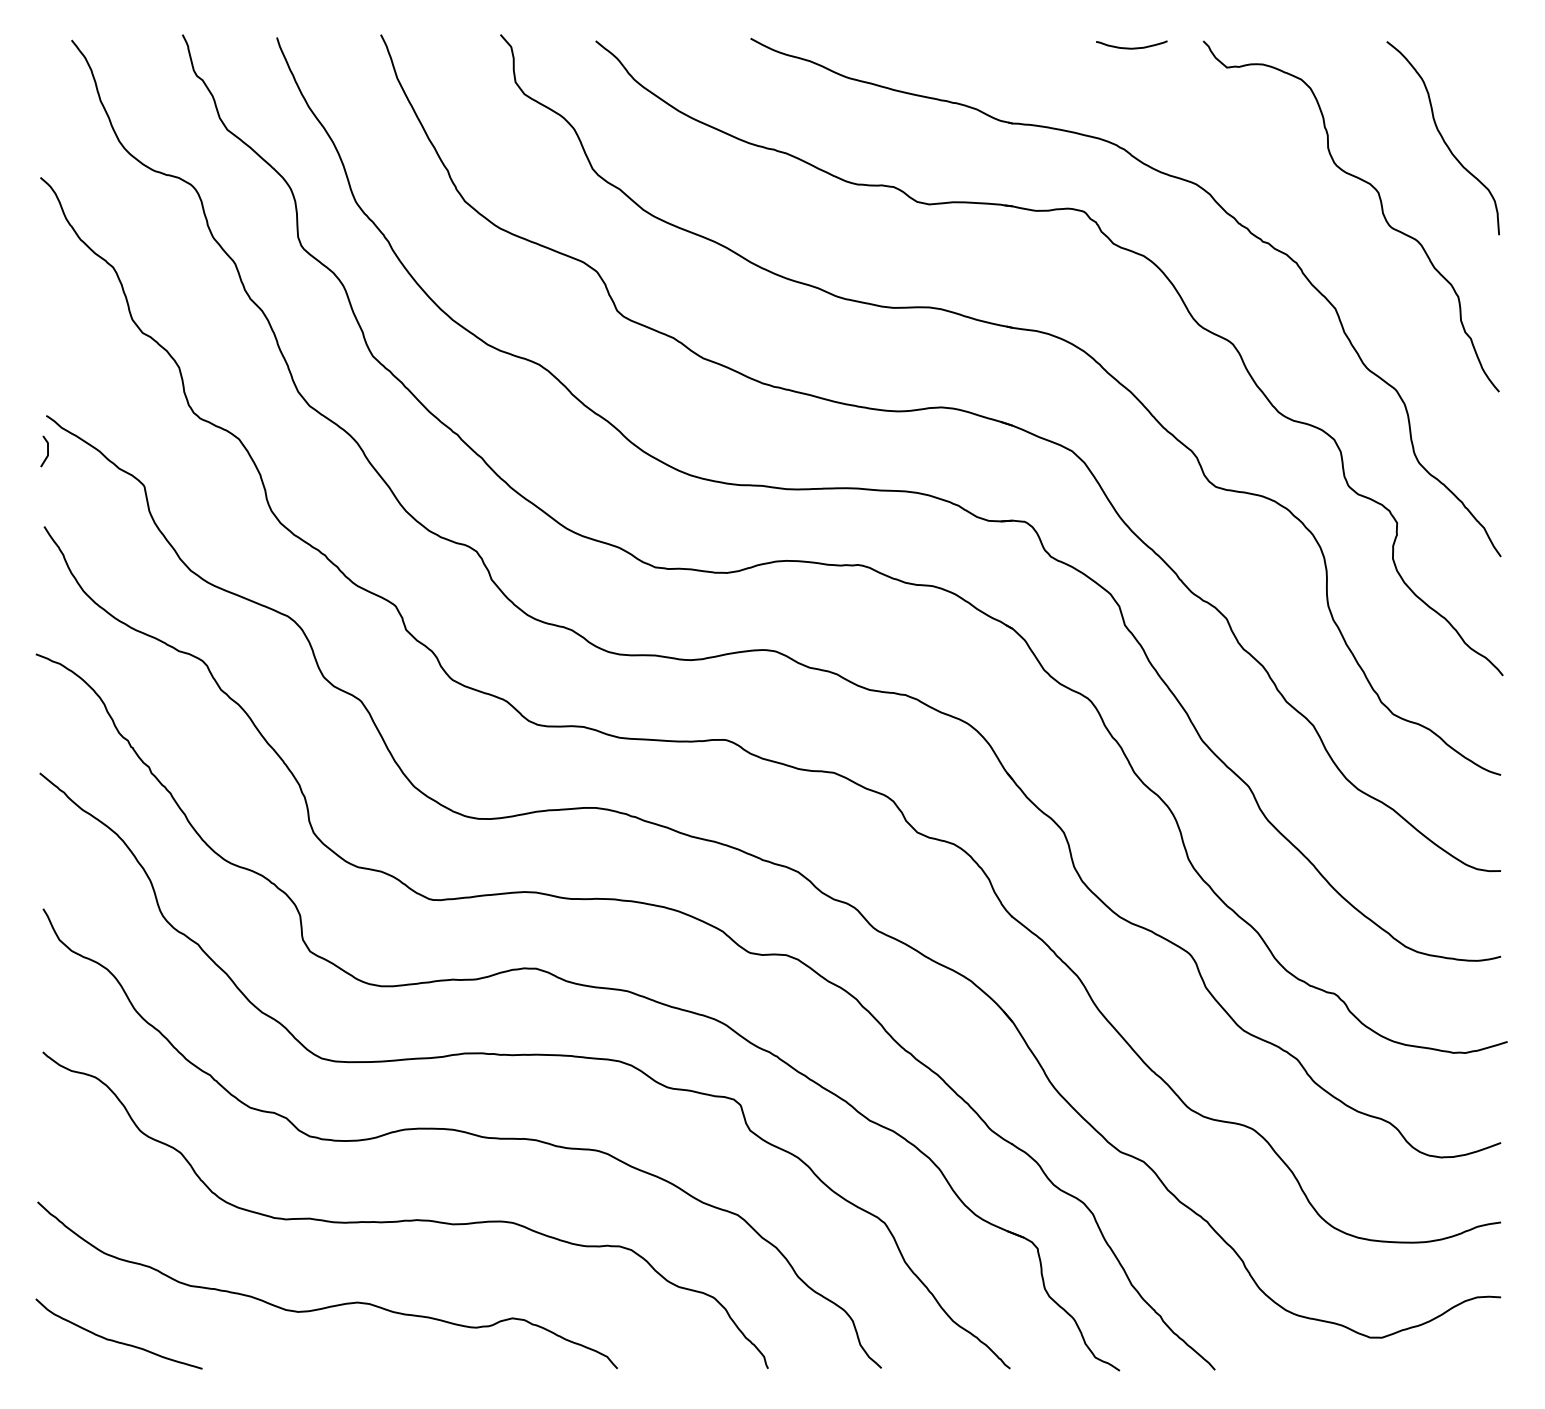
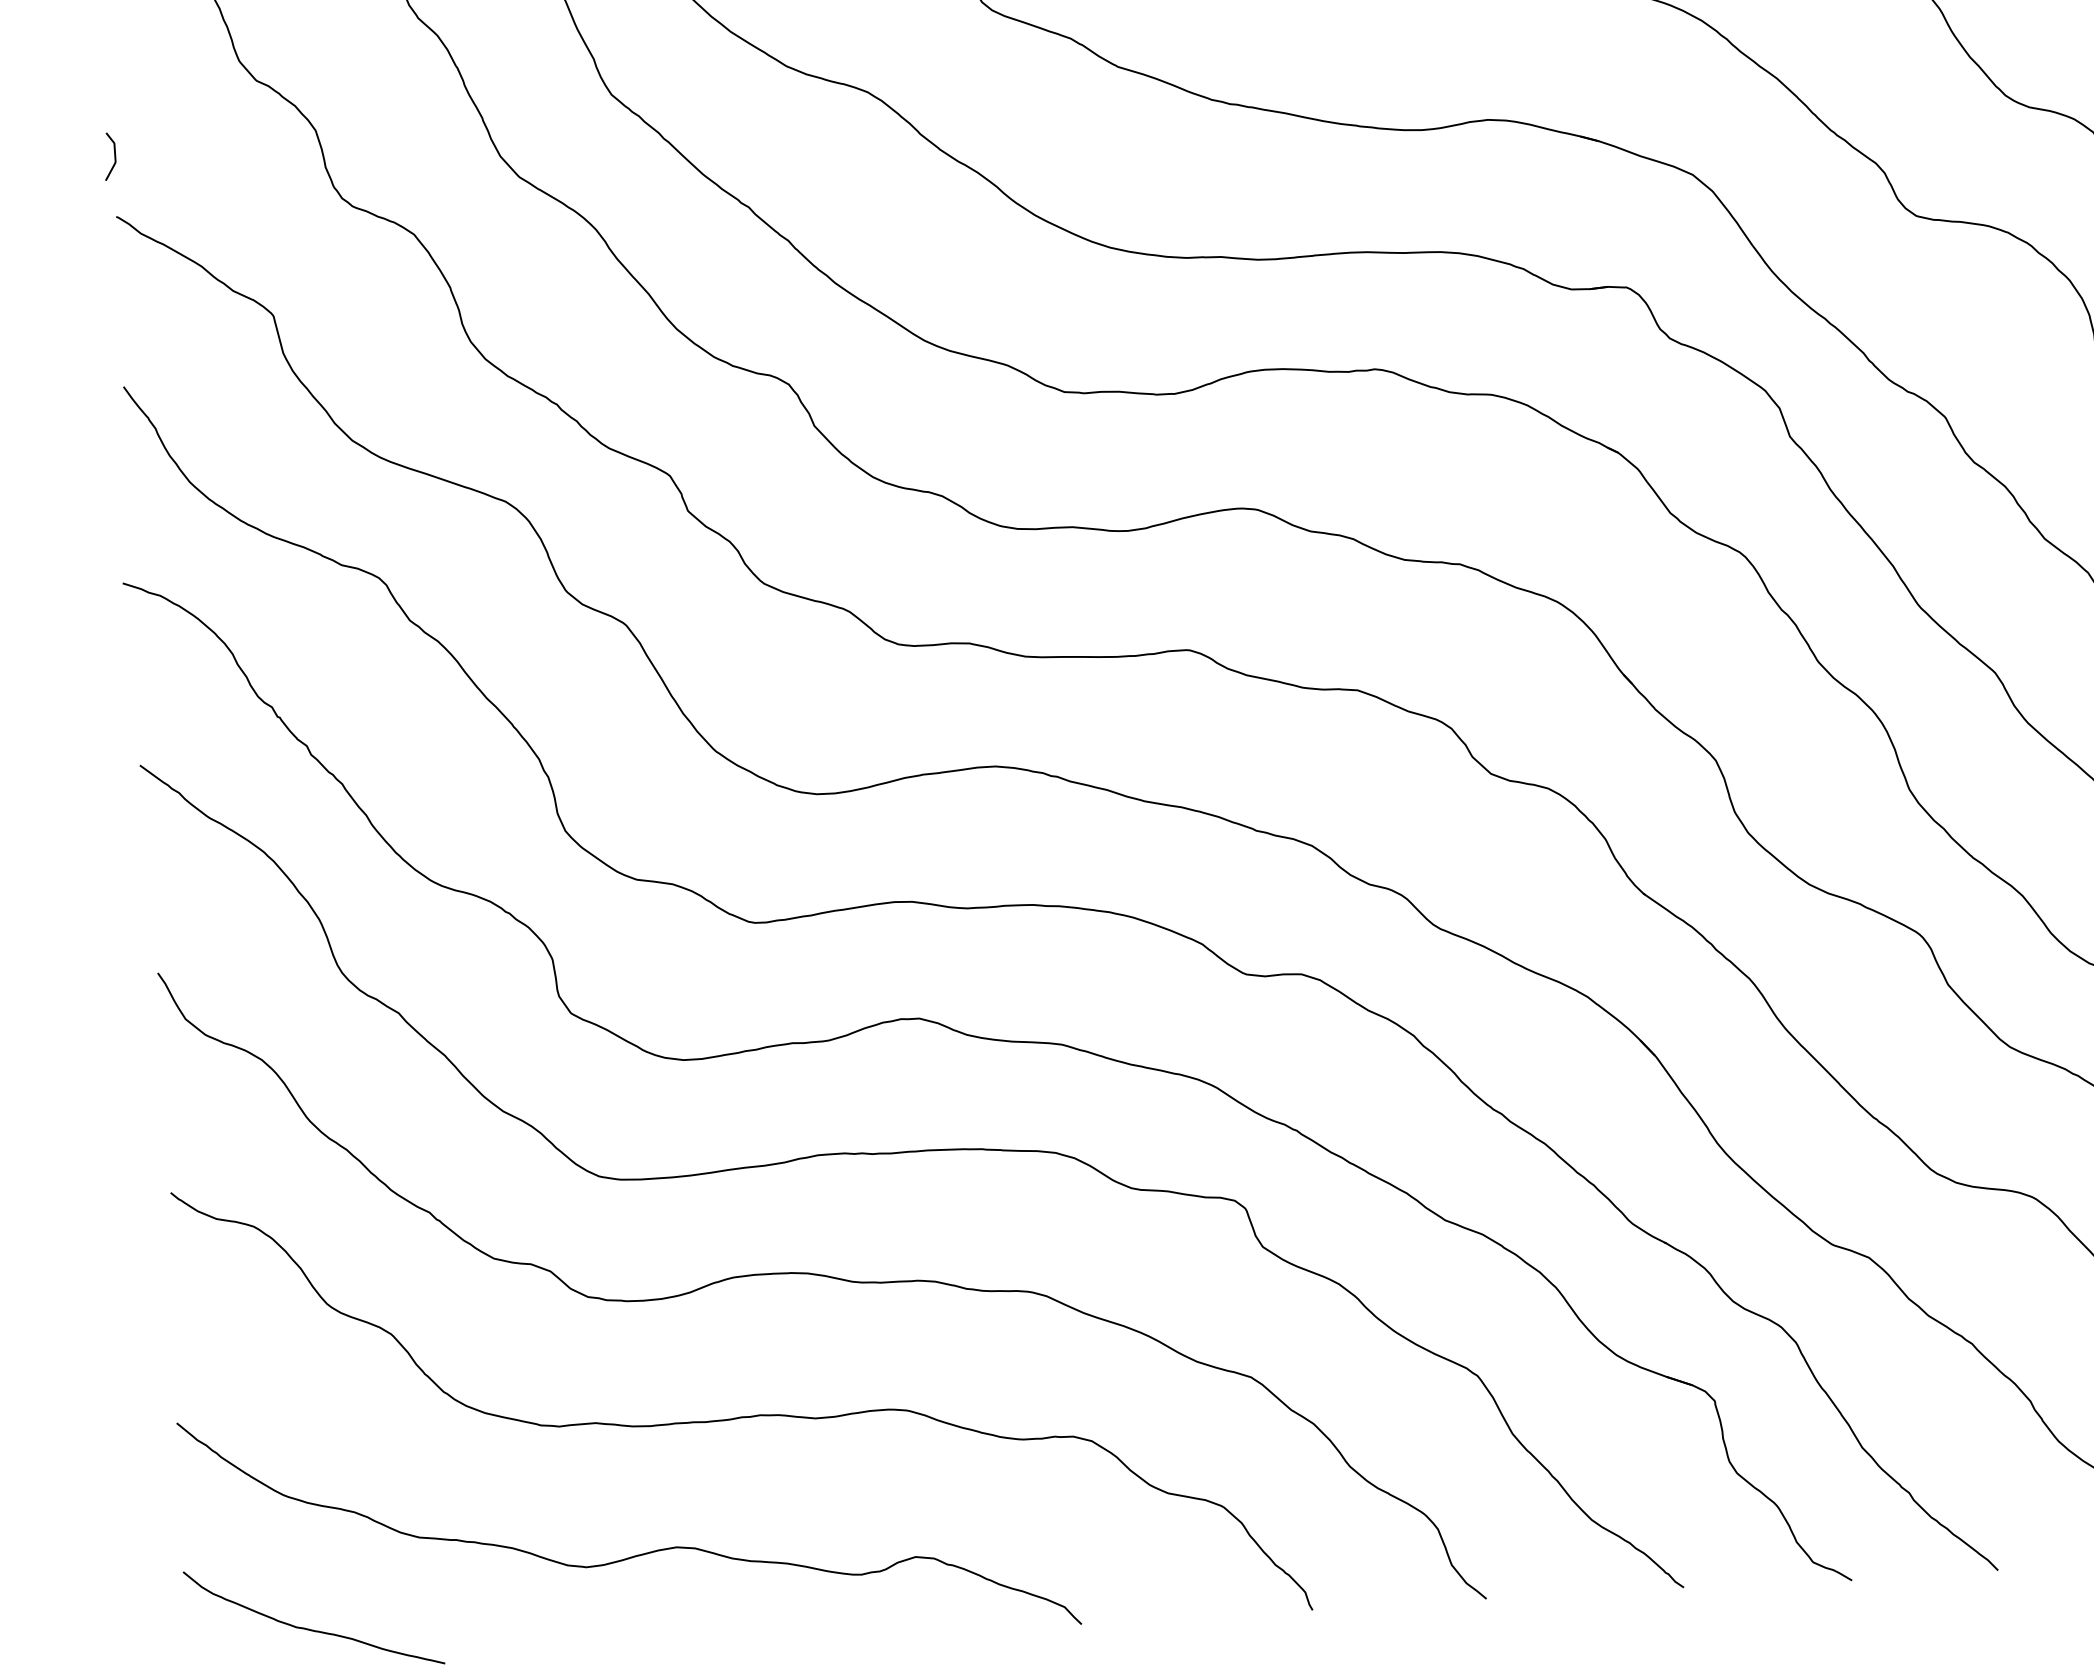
curve: (47, 451) -> (114, 156), moved

